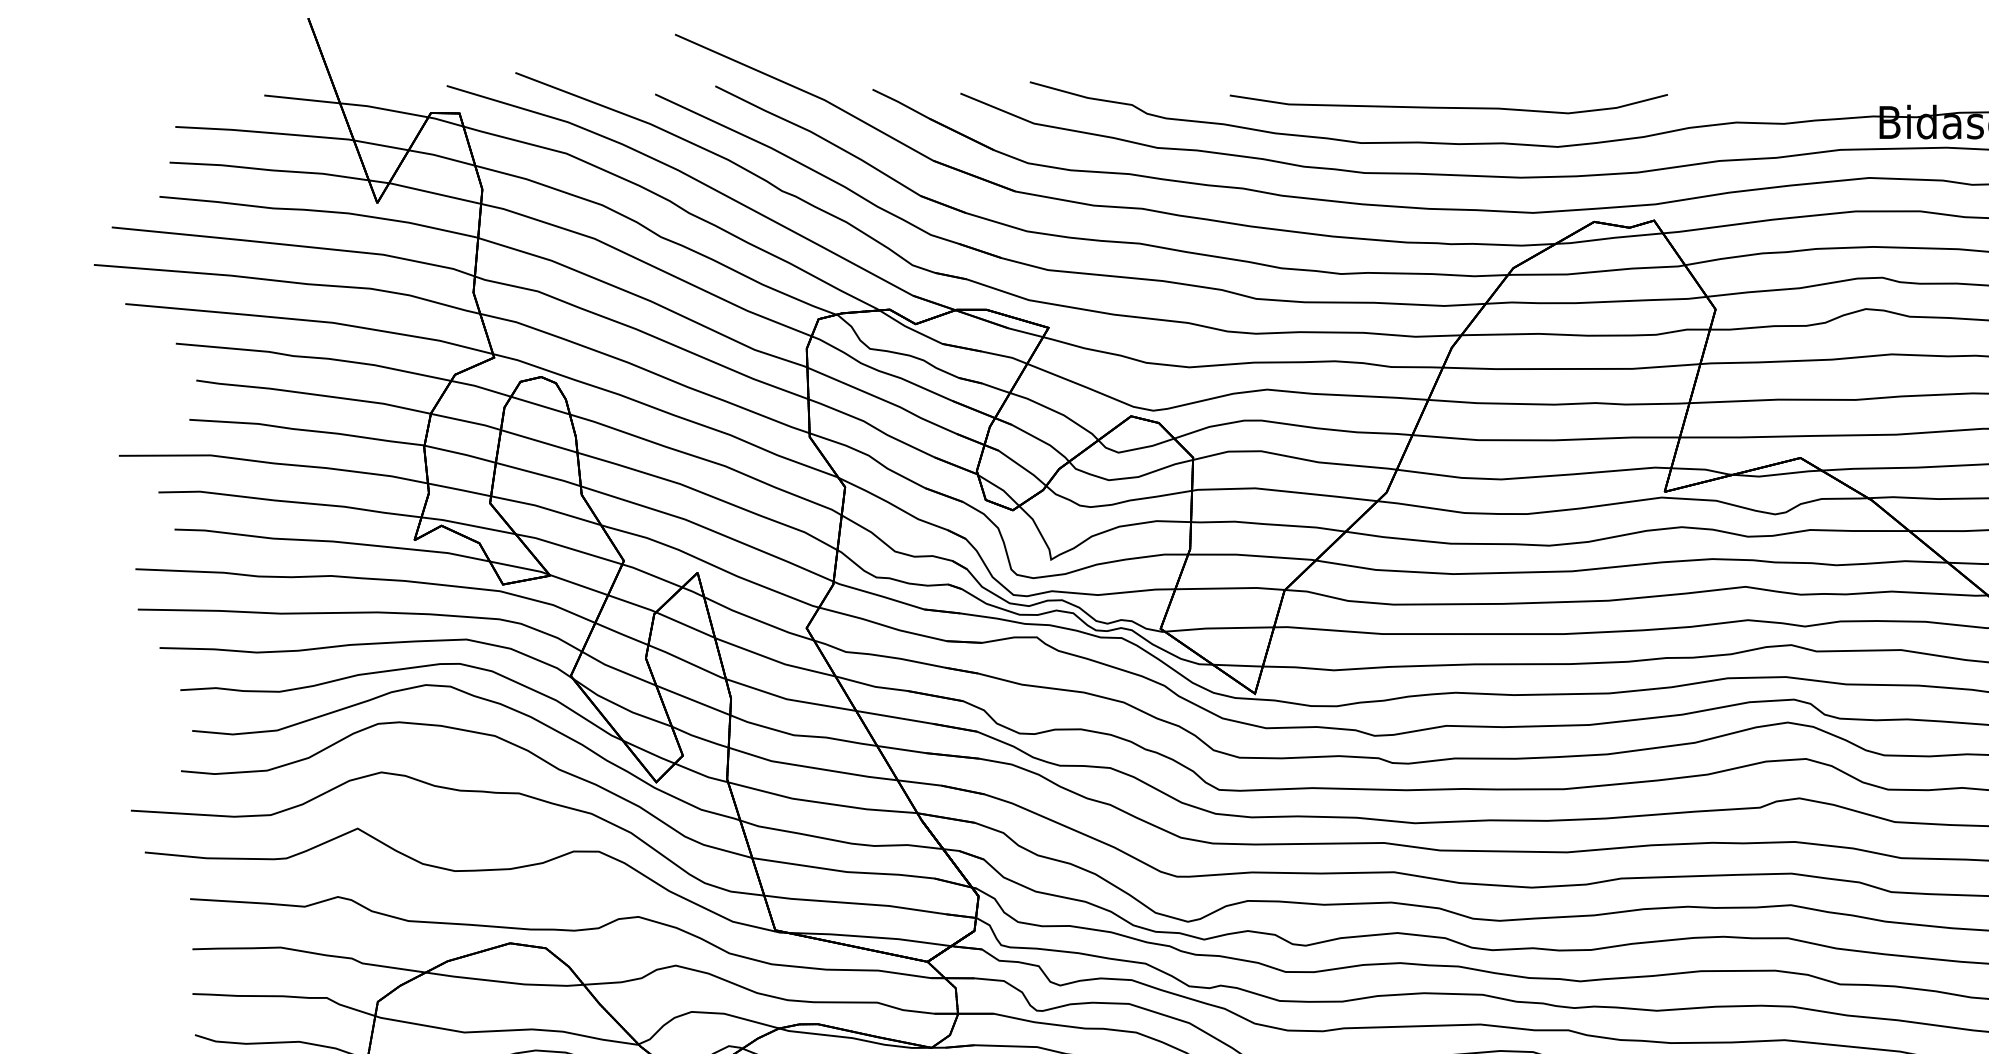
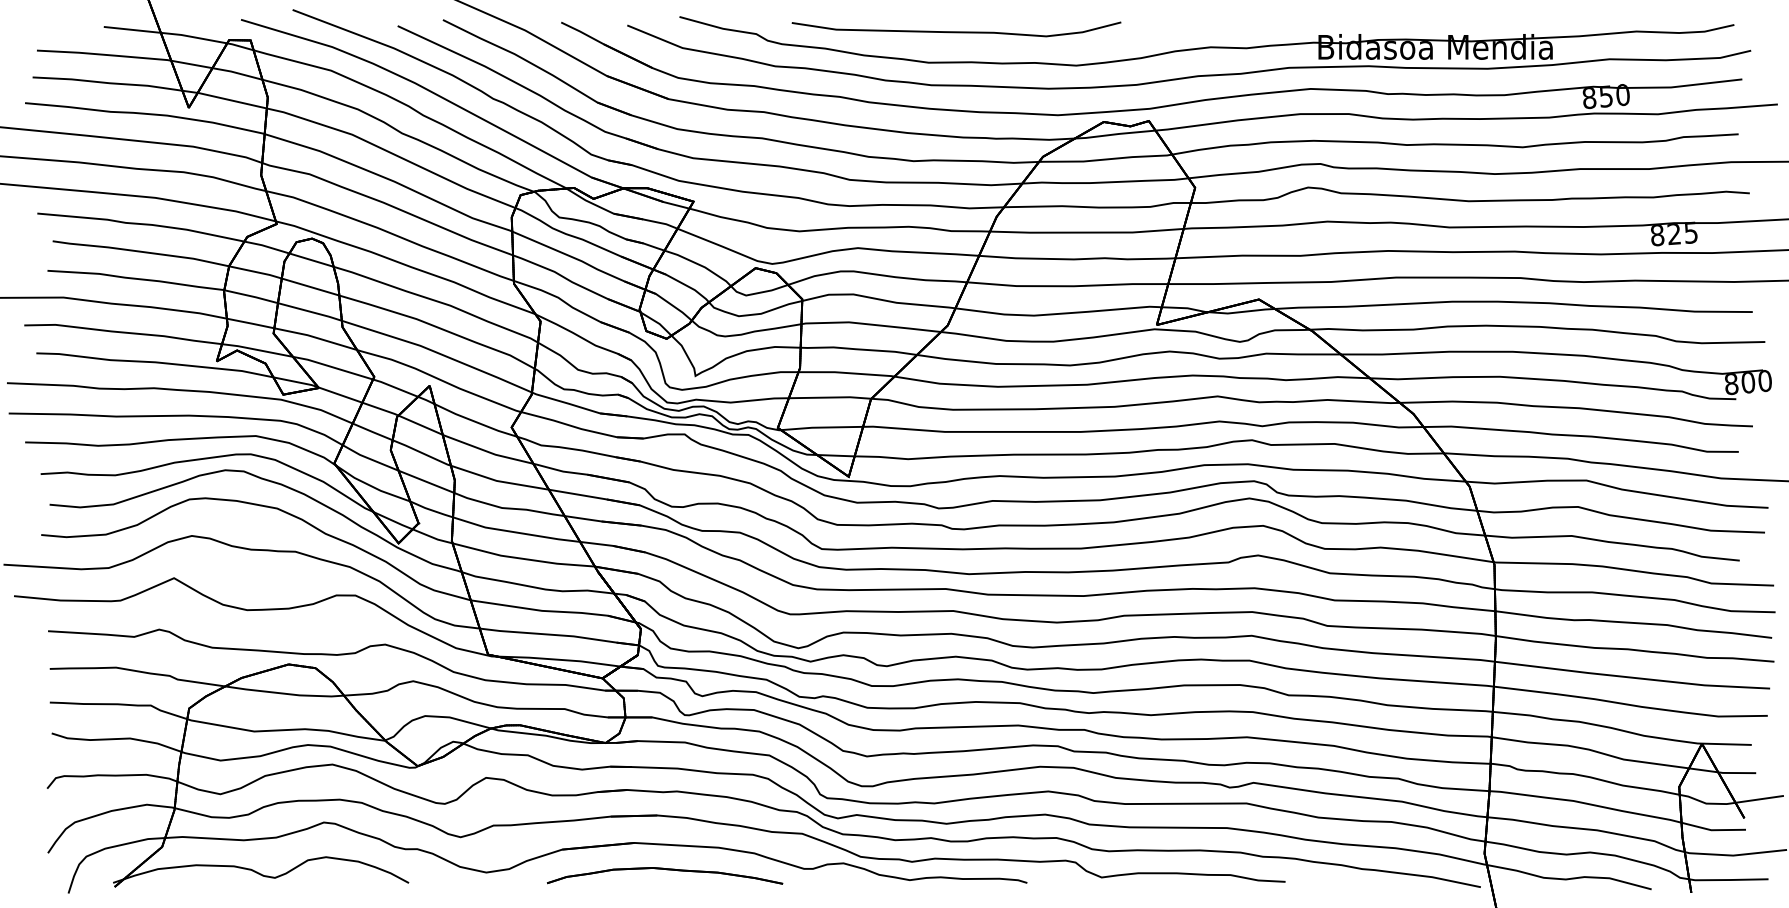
curve: (1448, 106) -> (956, 31), moved

